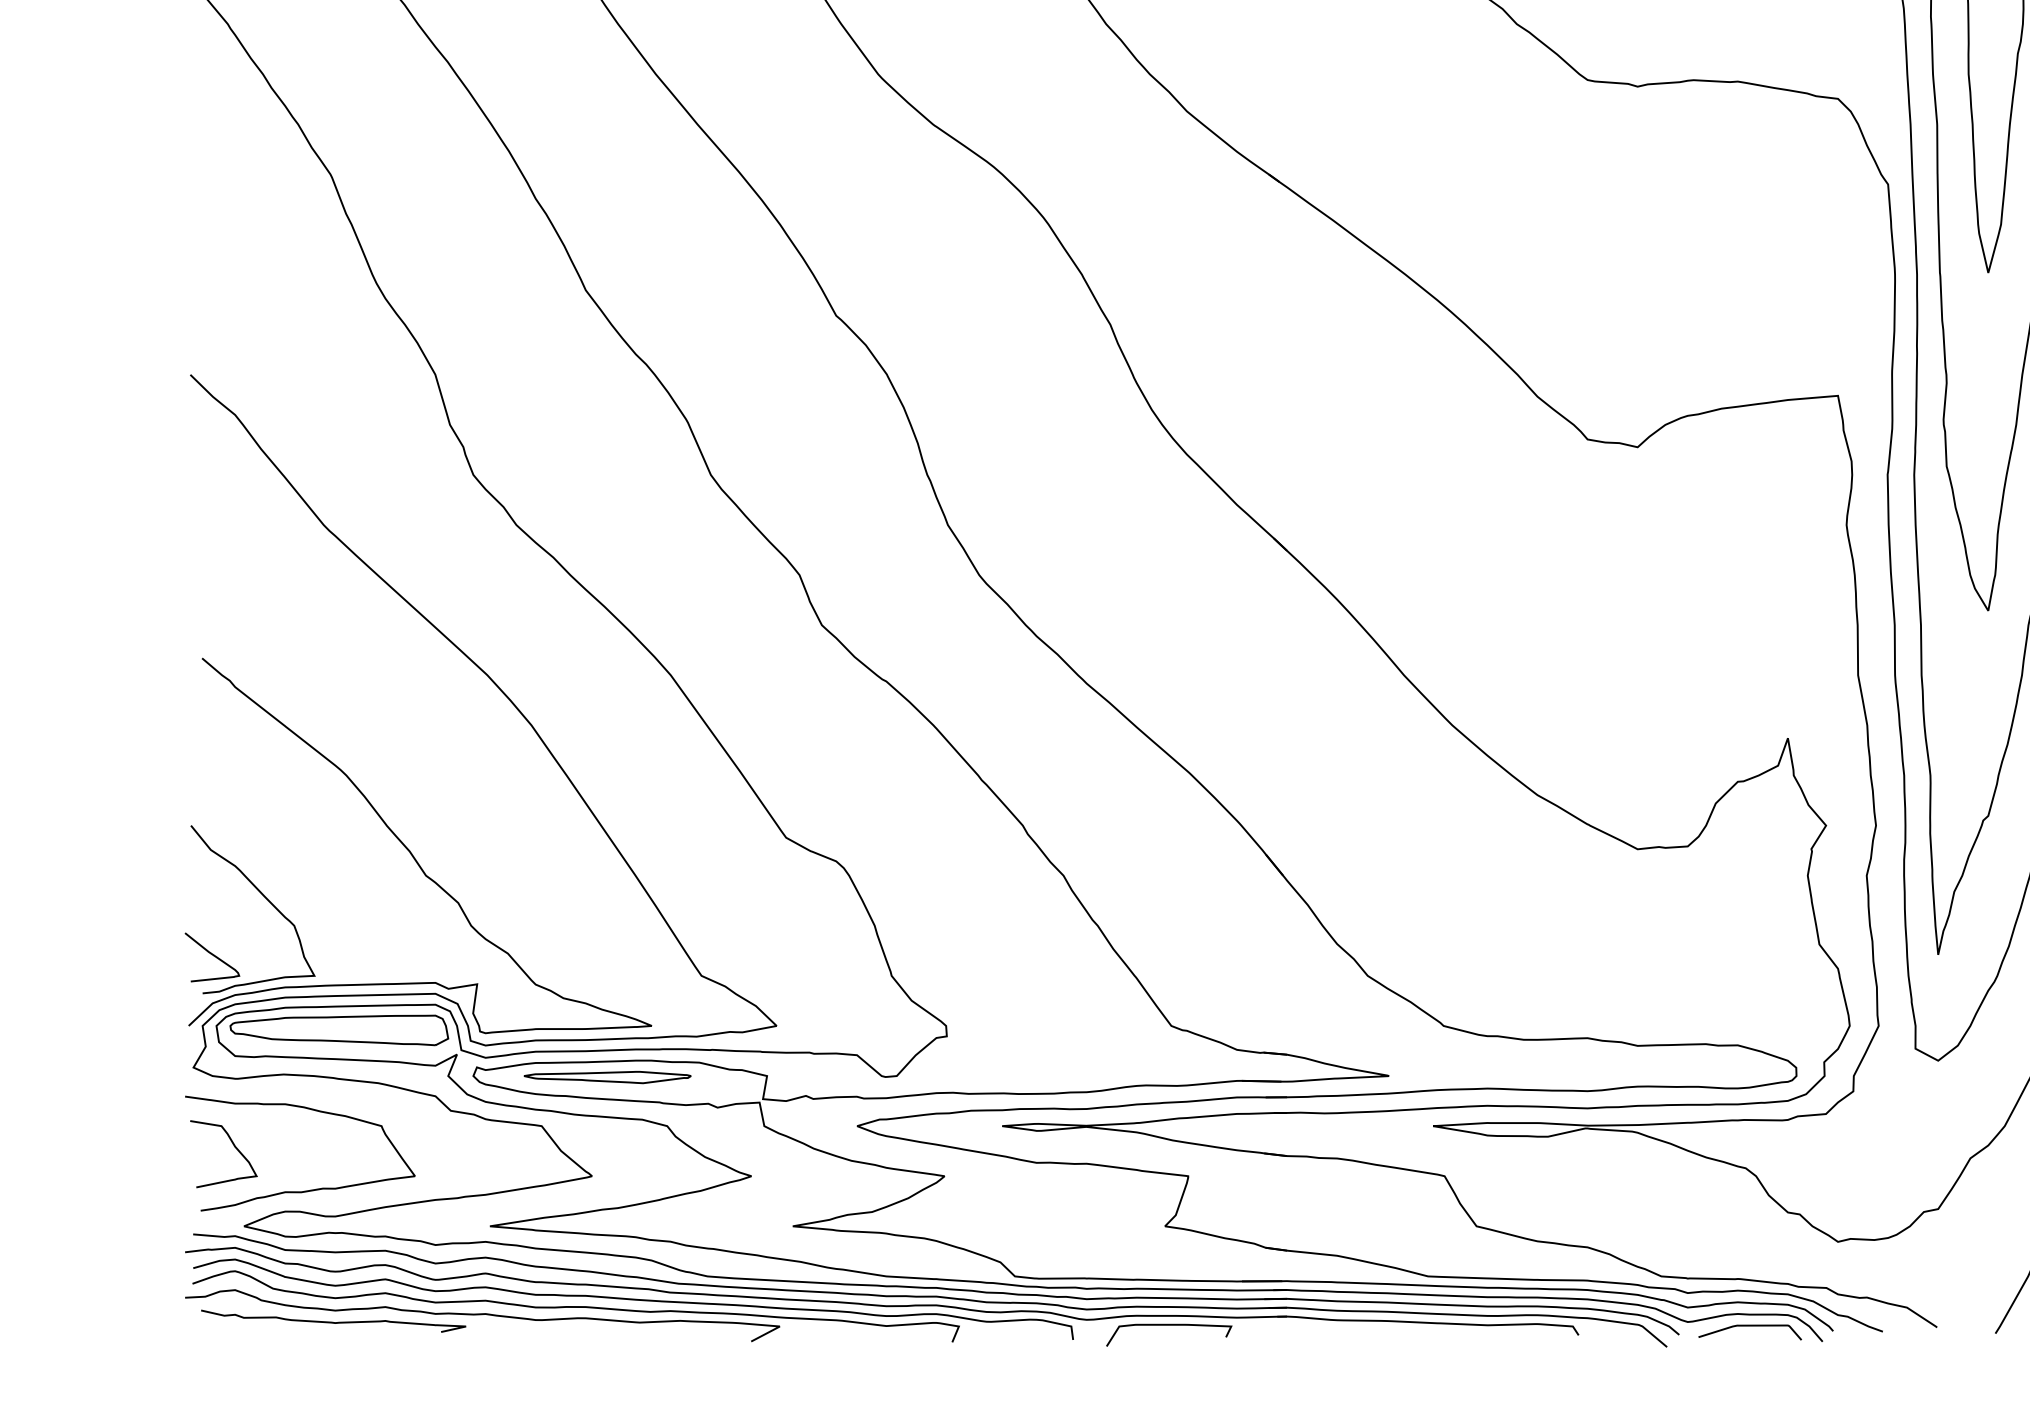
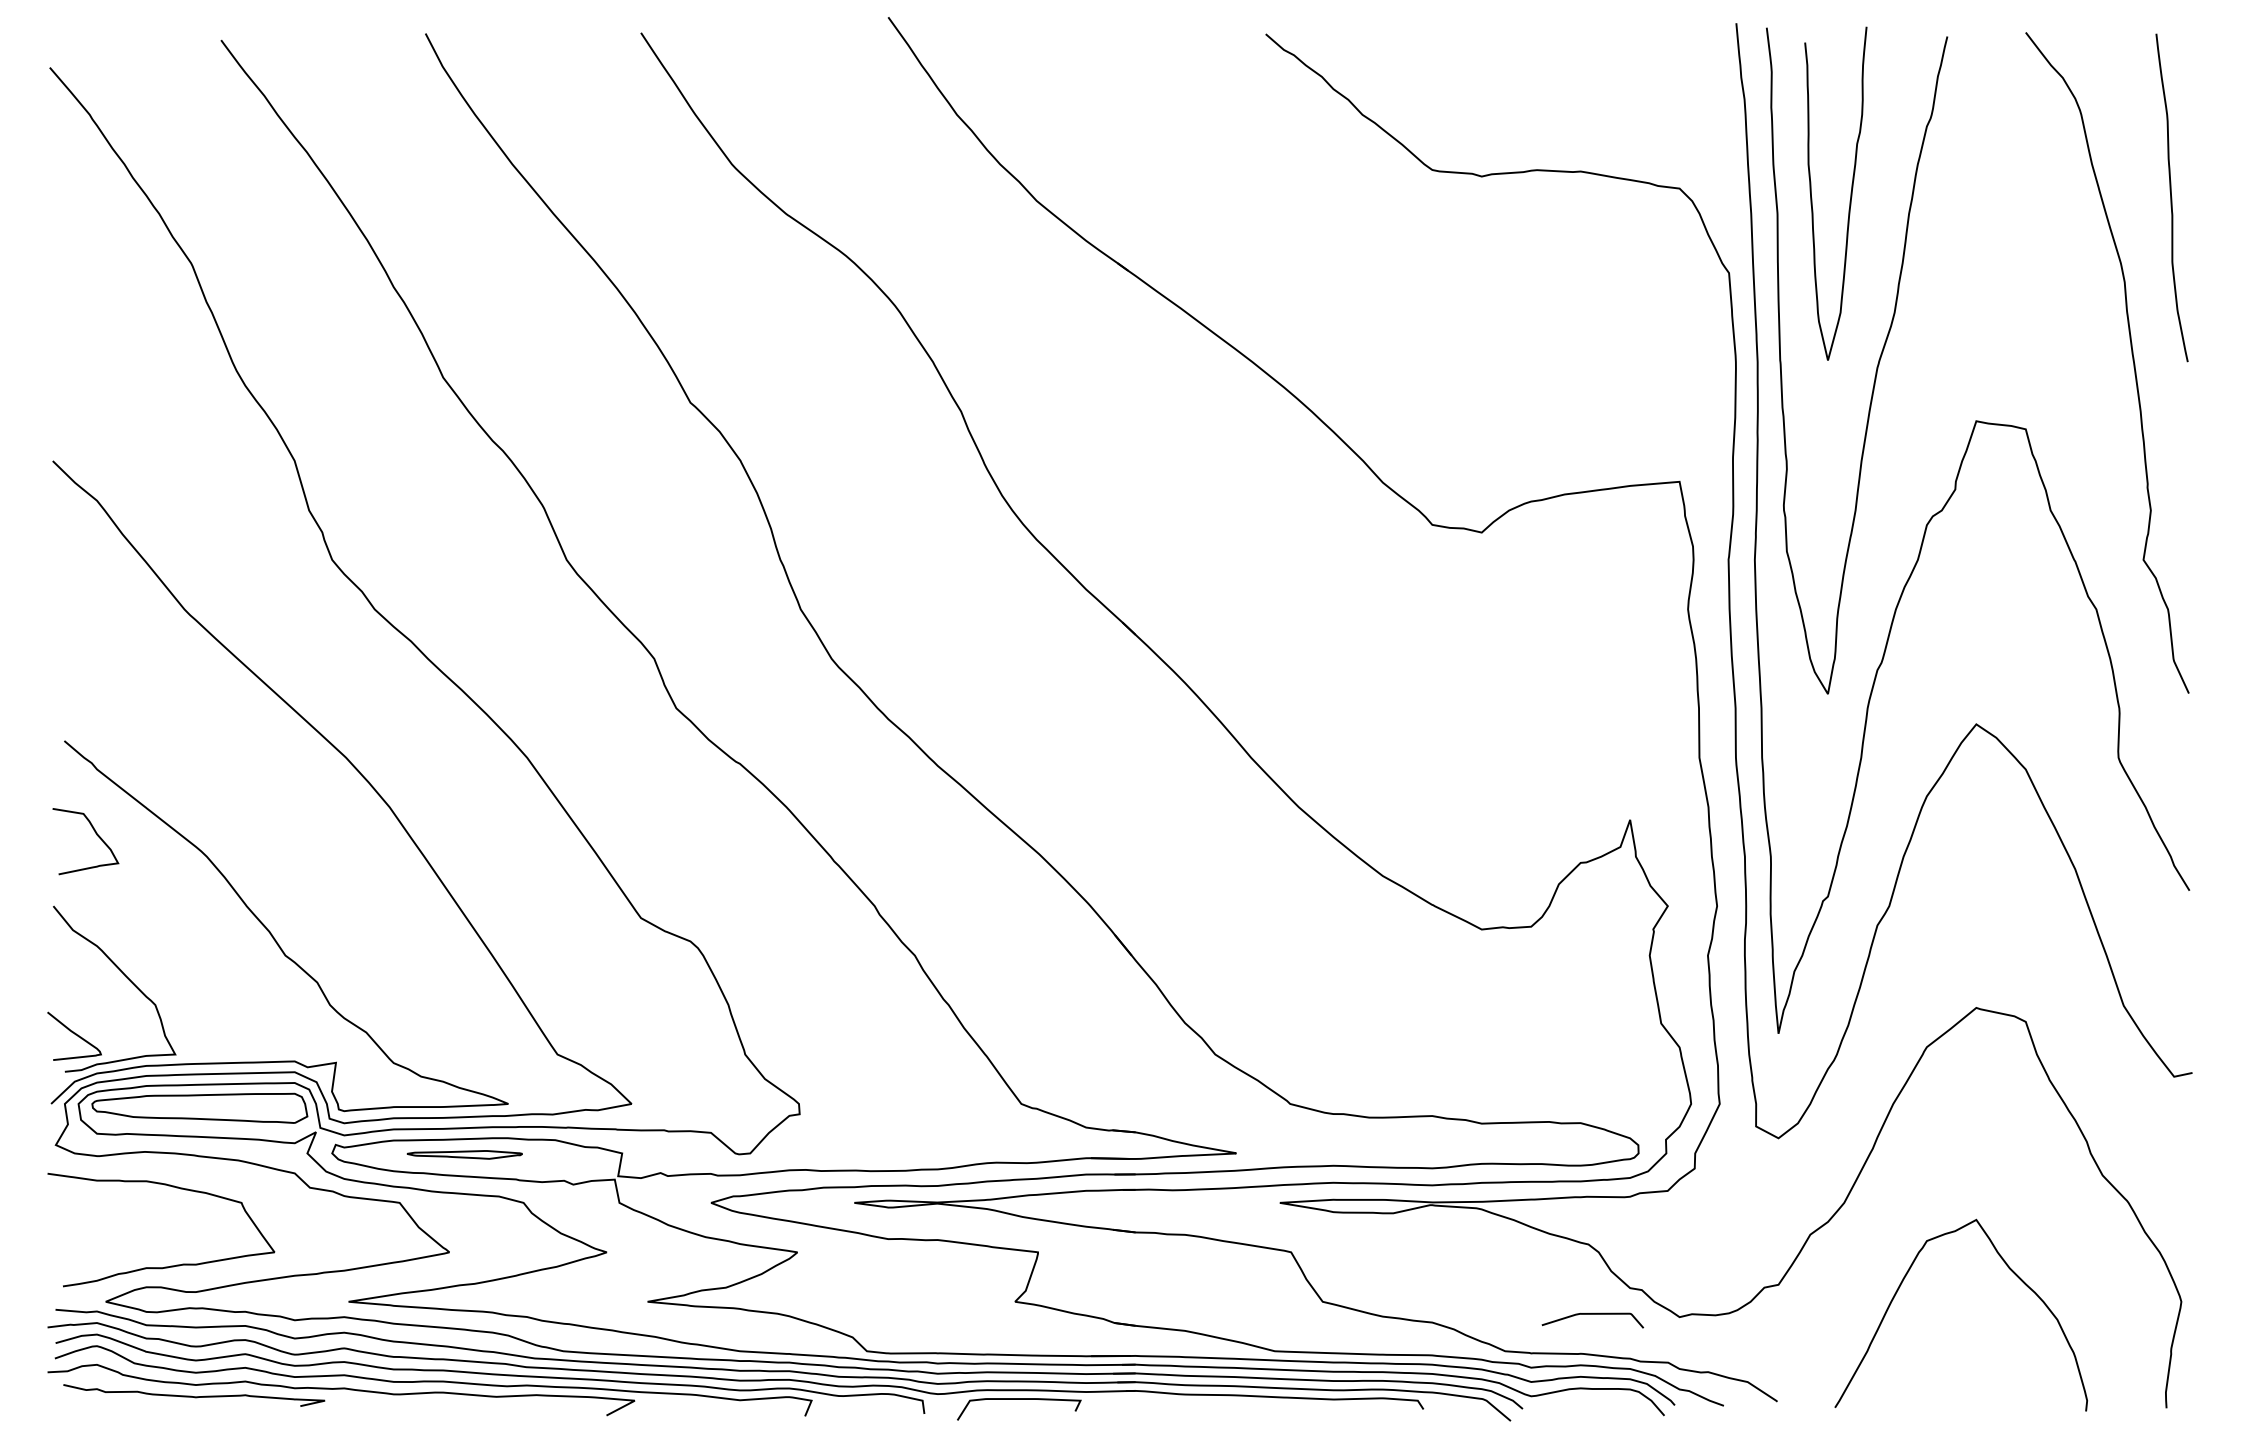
part: (607, 1077) -> (464, 1154), size x0.7
curve: (234, 1148) -> (96, 835), moved
curve: (1749, 1326) -> (1592, 1314), moved

